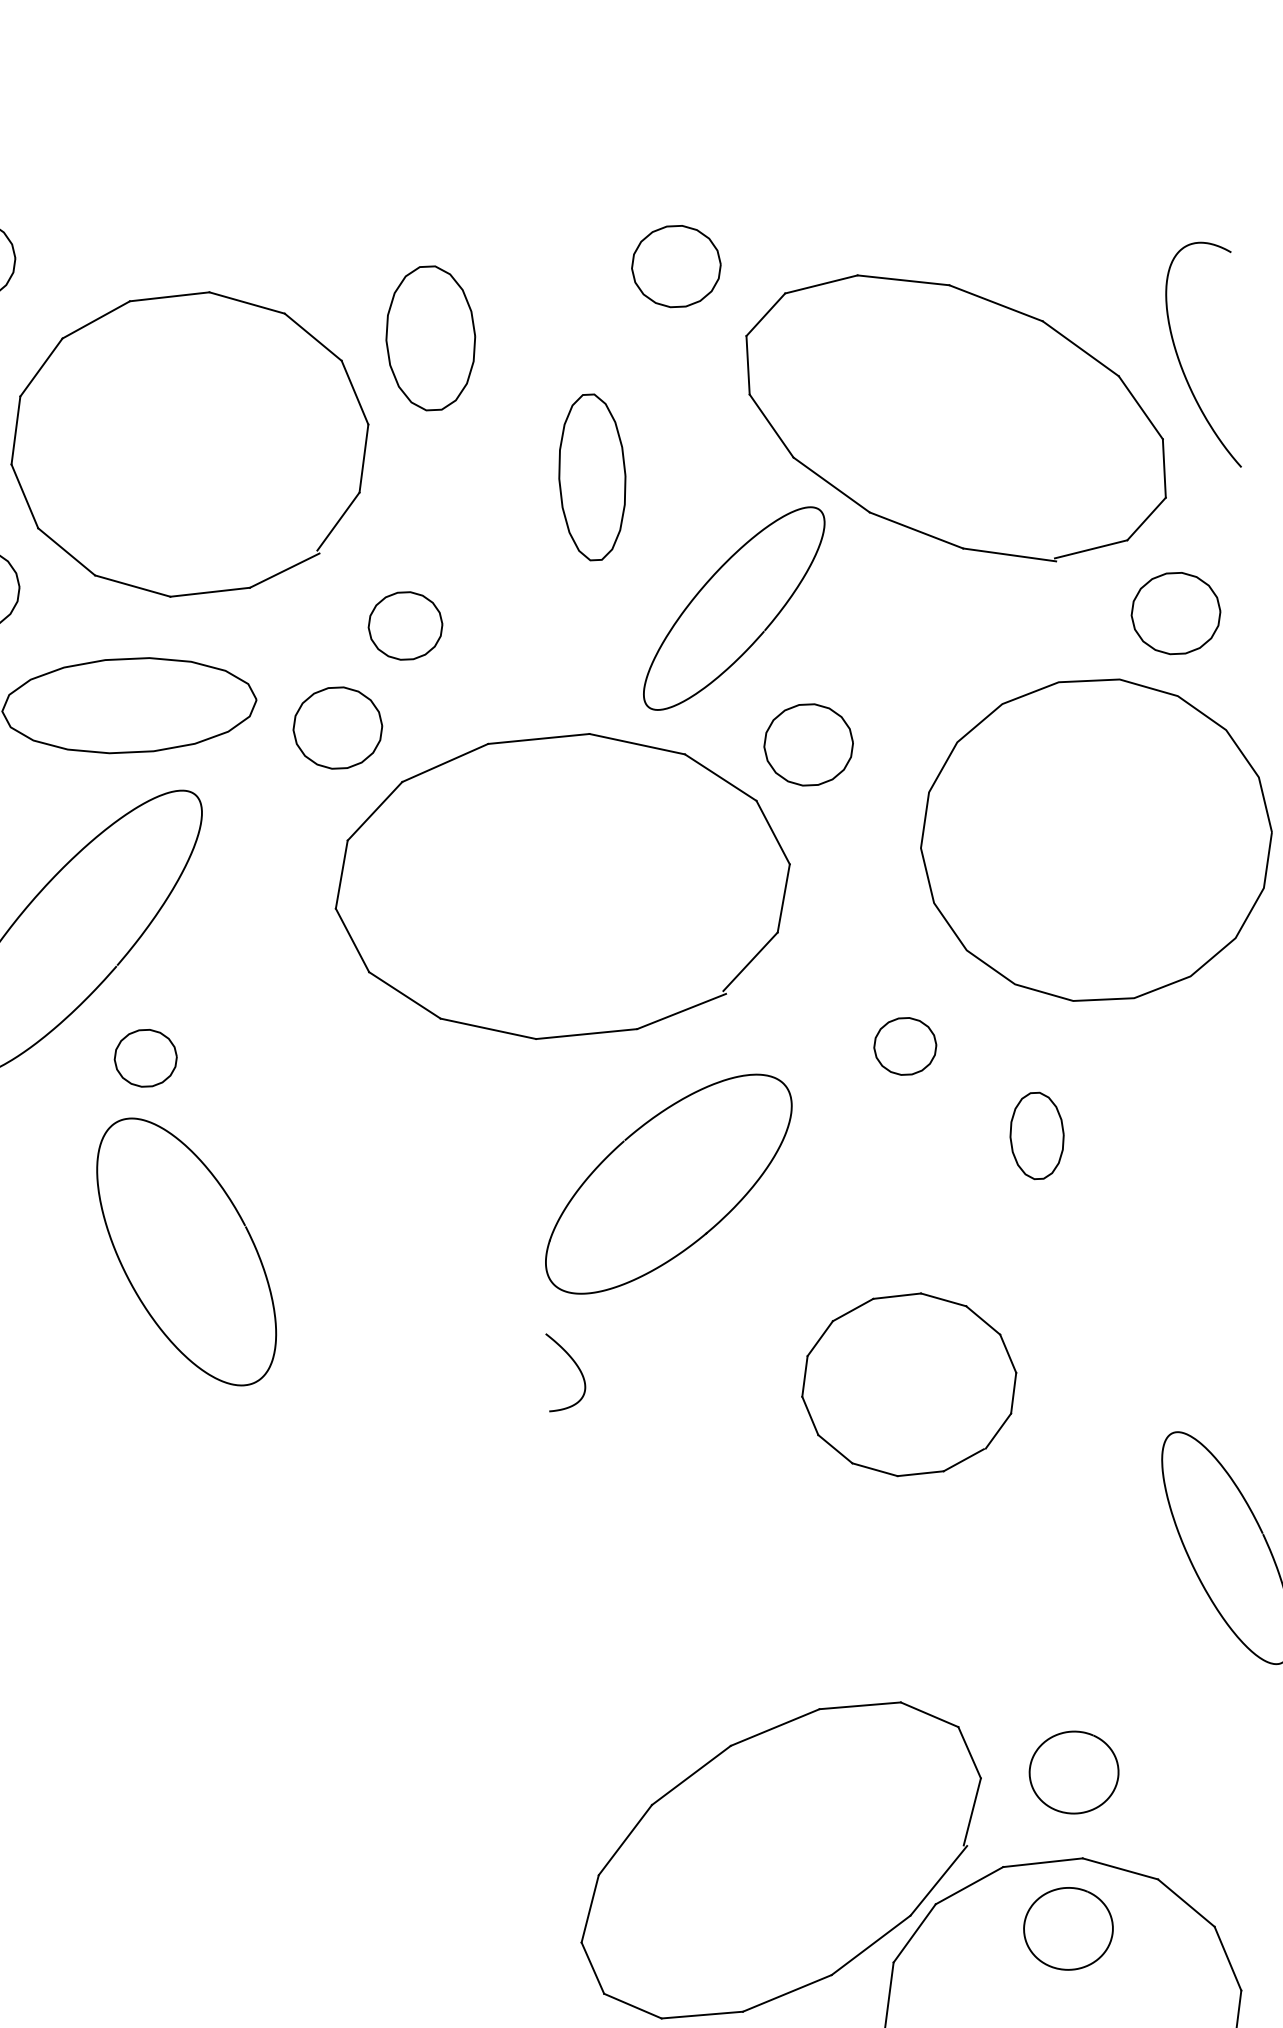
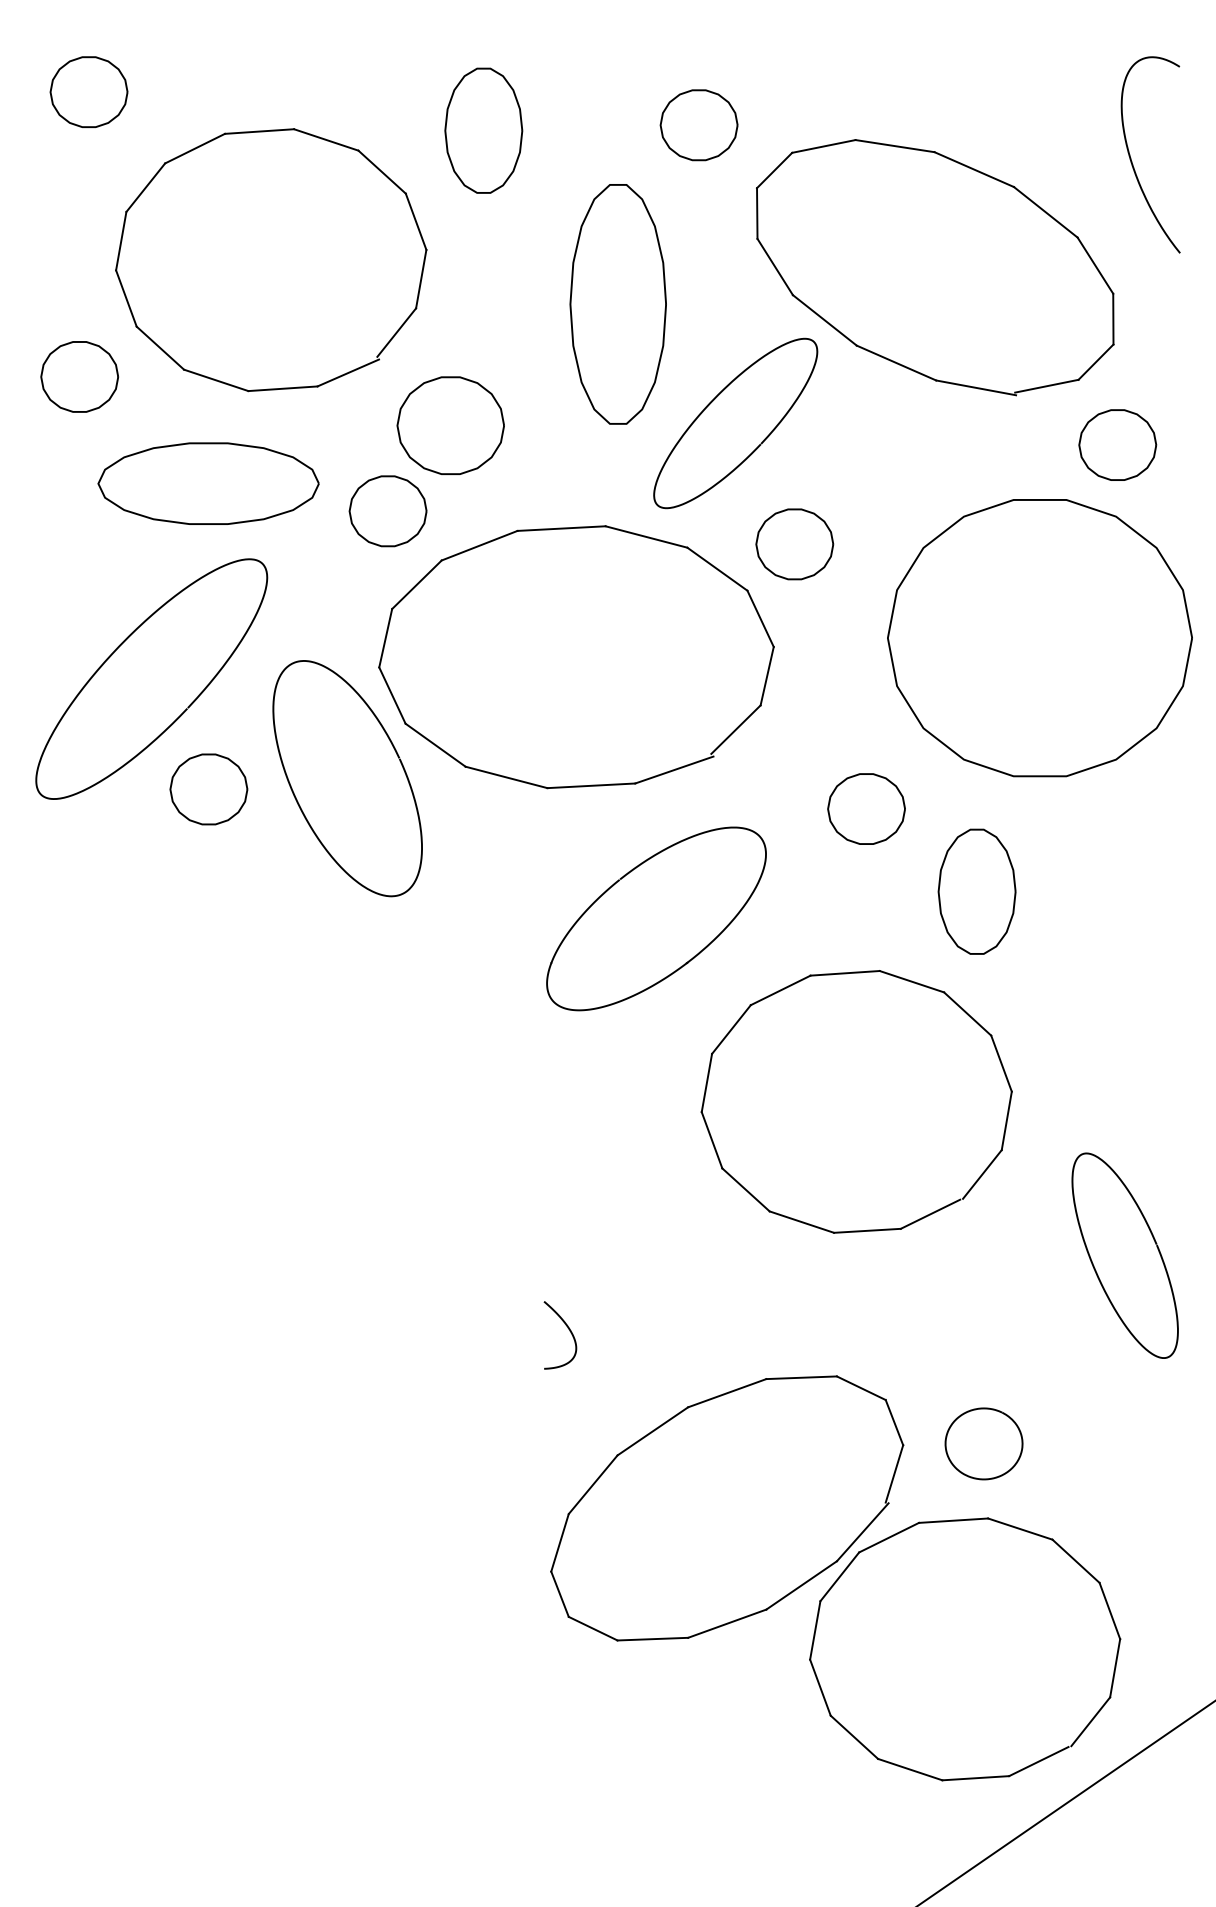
part: (430, 338) -> (483, 130), moved
curve: (1181, 364) -> (1132, 161), moved
part: (591, 477) -> (617, 304), size x1.67
part: (405, 625) -> (450, 425), size x1.67
part: (905, 1045) -> (866, 808), size x1.43
part: (145, 1058) -> (208, 789), size x1.43
part: (1036, 1135) -> (976, 891), size x1.67
curve: (132, 1283) -> (299, 803), moved
curve: (576, 1367) -> (569, 1331), moved
part: (909, 1384) -> (856, 1101), size x1.67
curve: (1058, 1890) -> (965, 1545), removed

